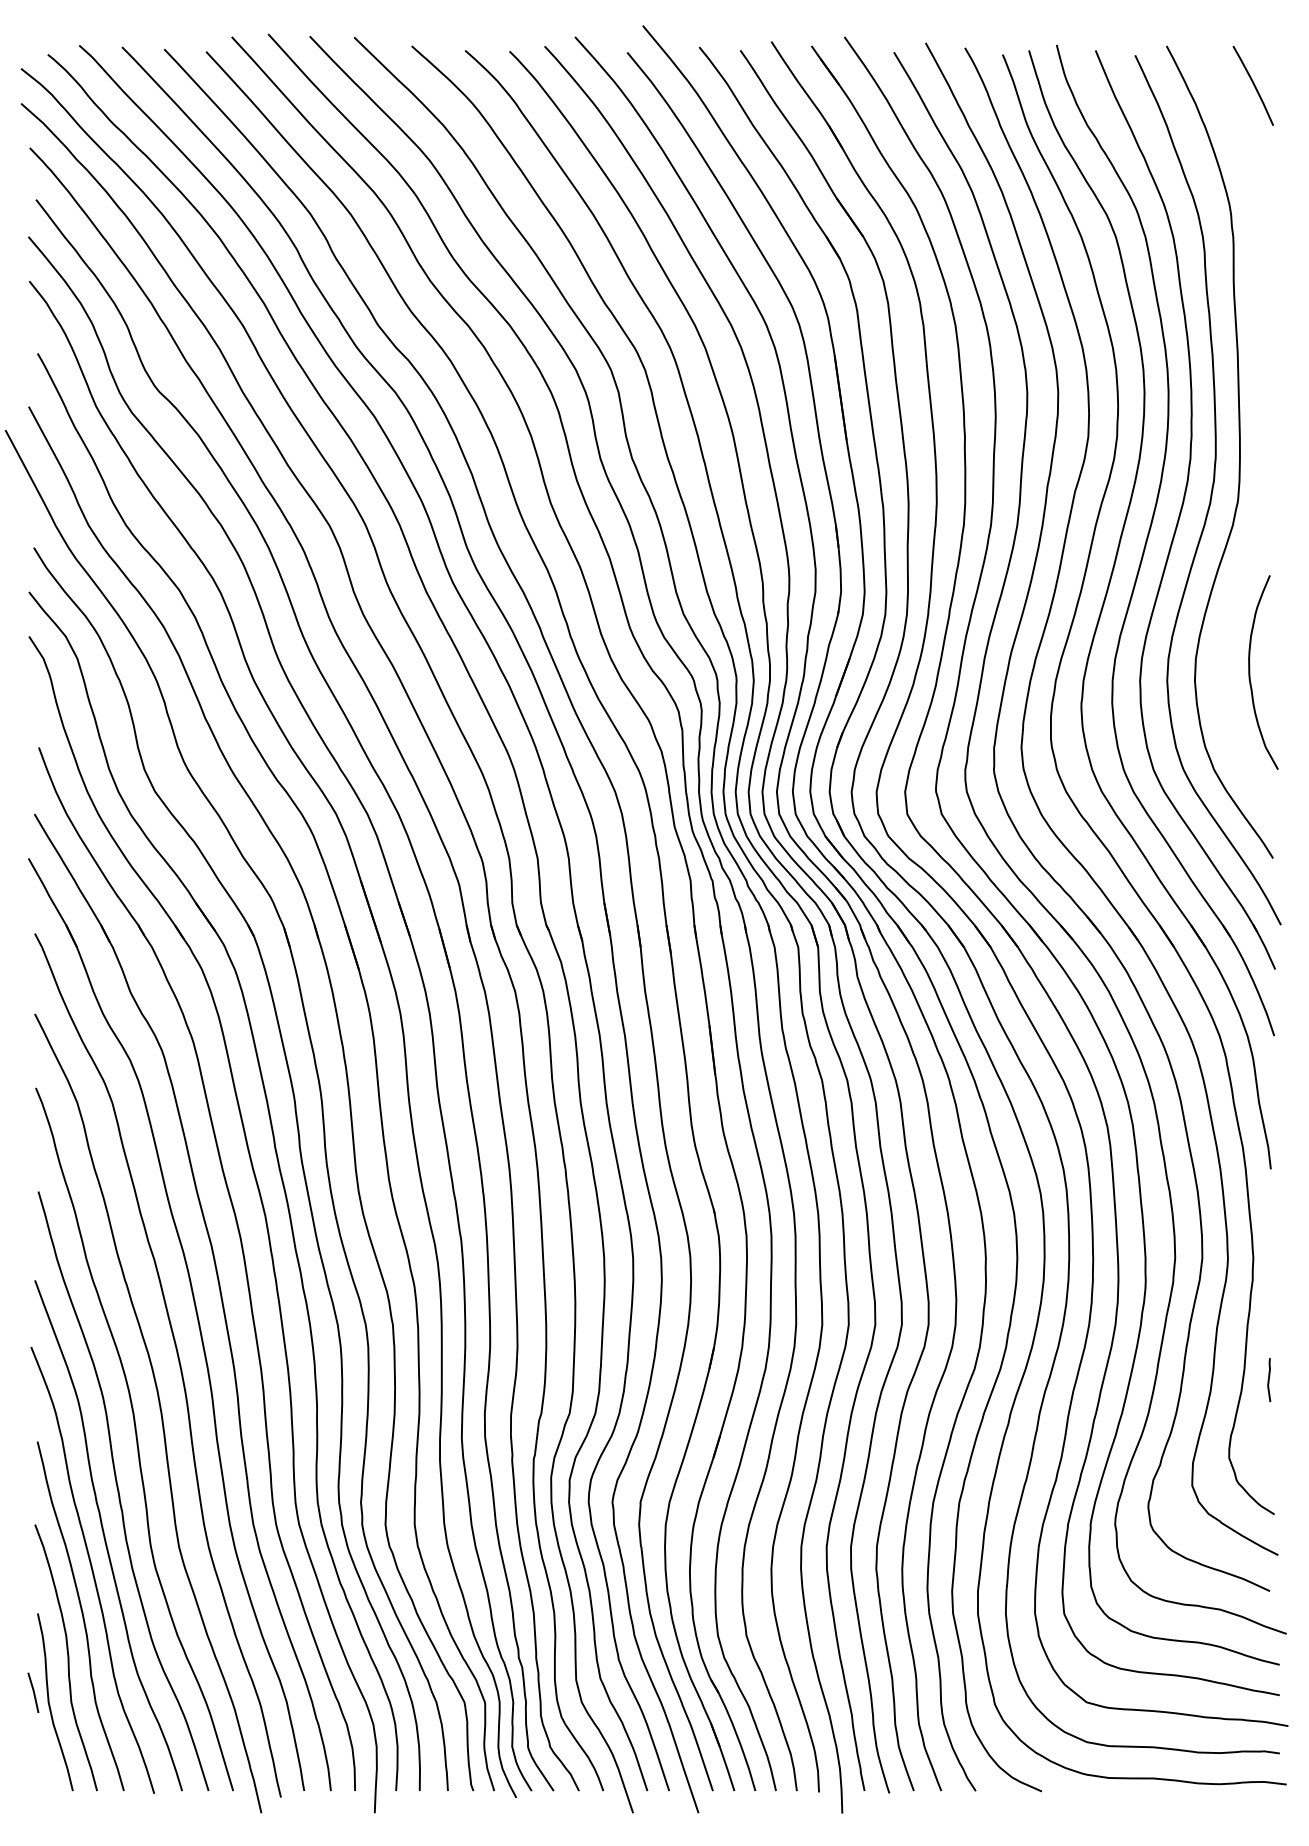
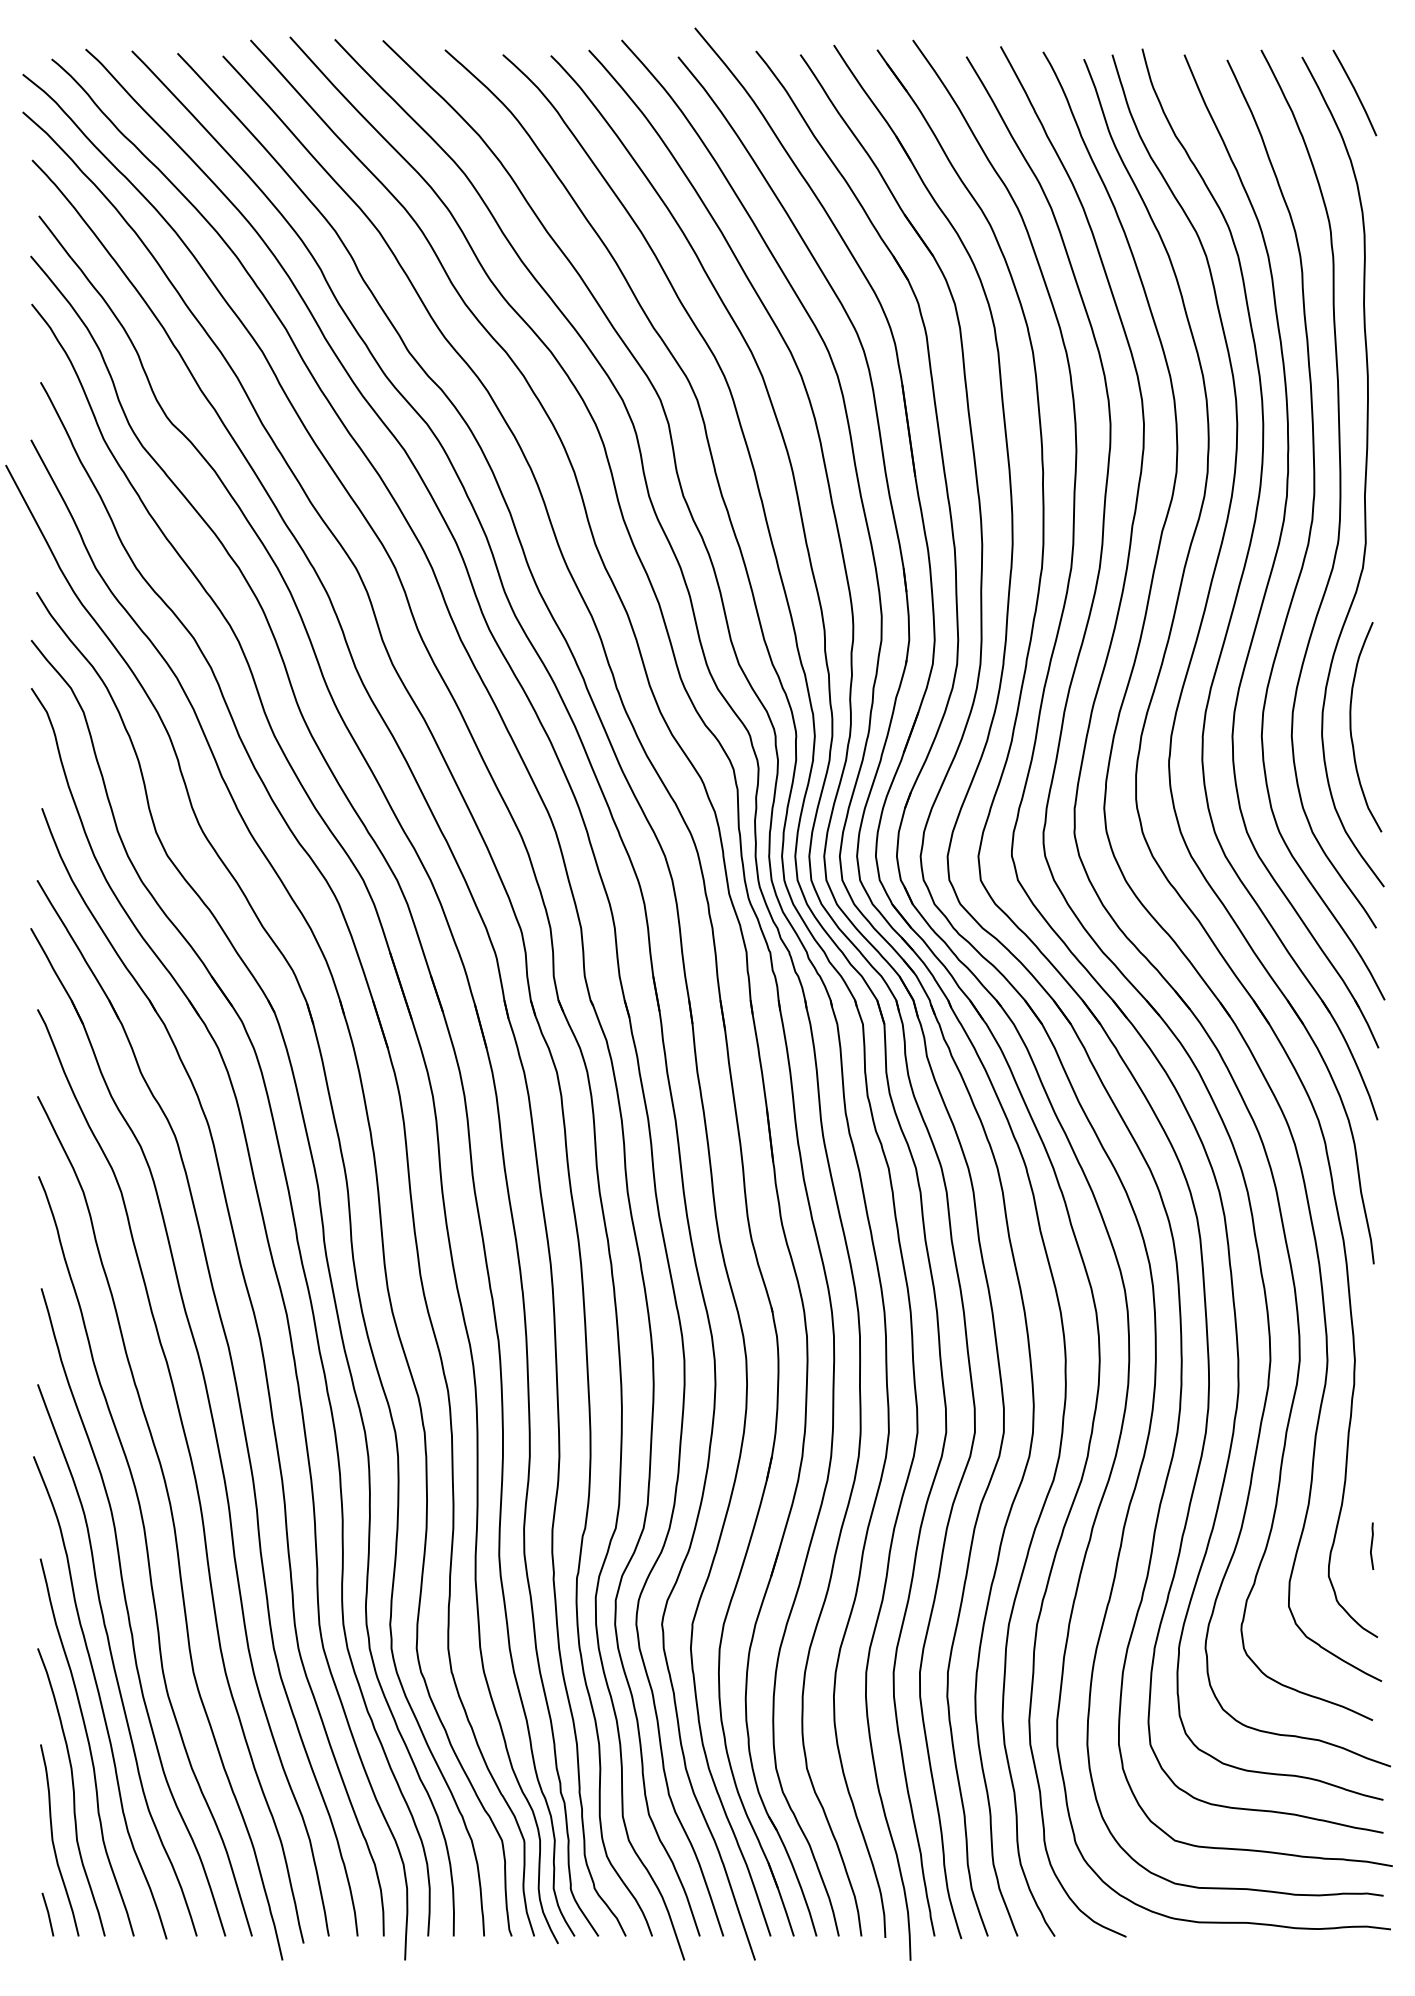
curve: (1262, 436) -> (1364, 472), added
line: (1269, 1380) -> (1372, 1546), moved
line: (33, 1692) -> (48, 1914), moved

